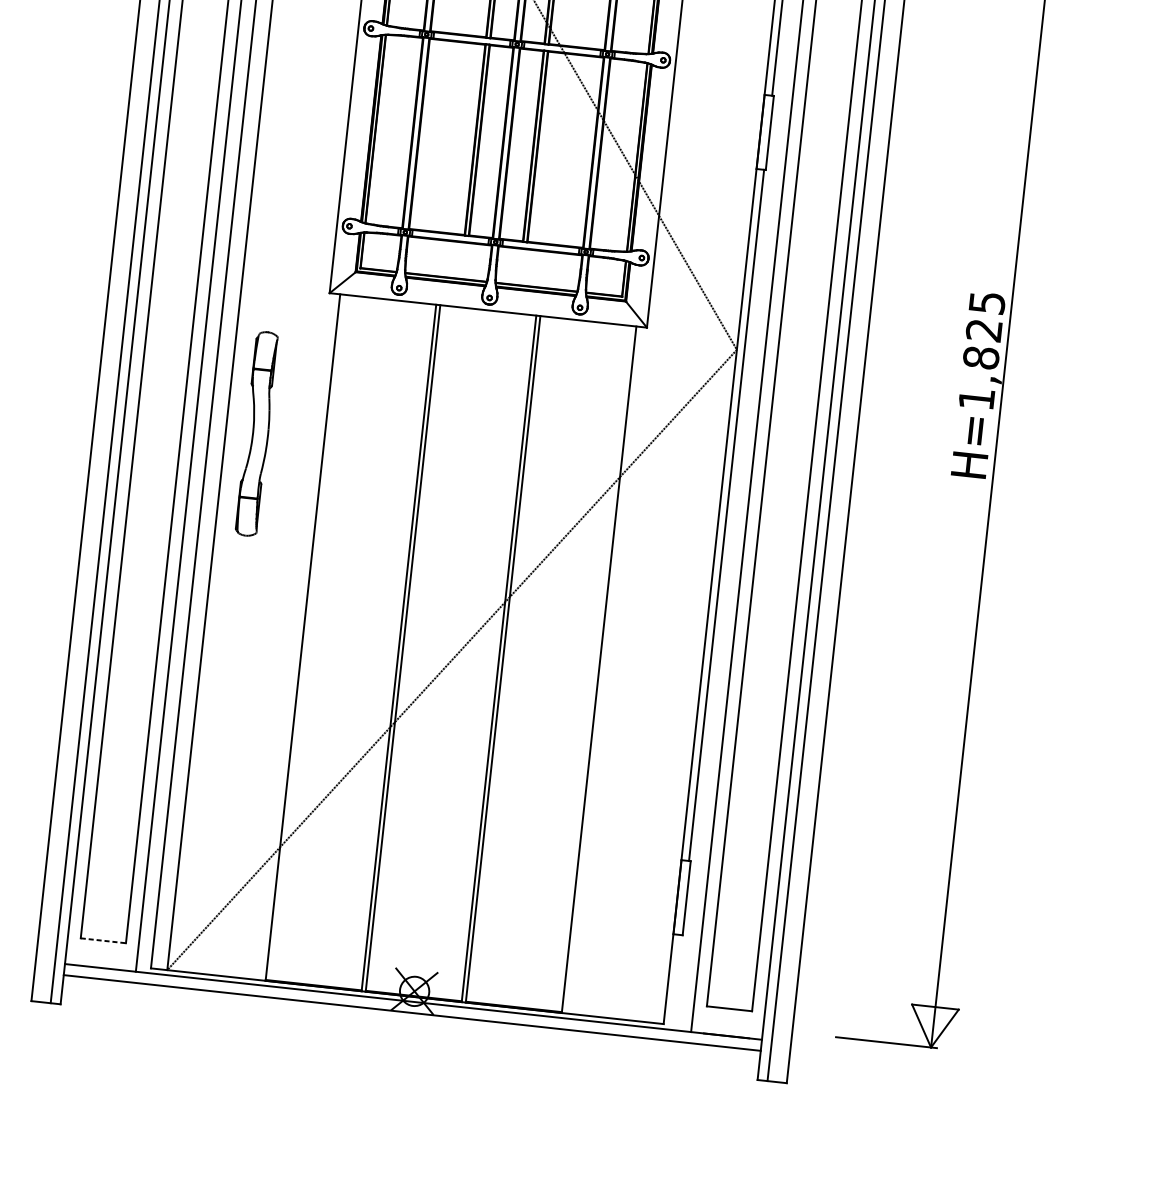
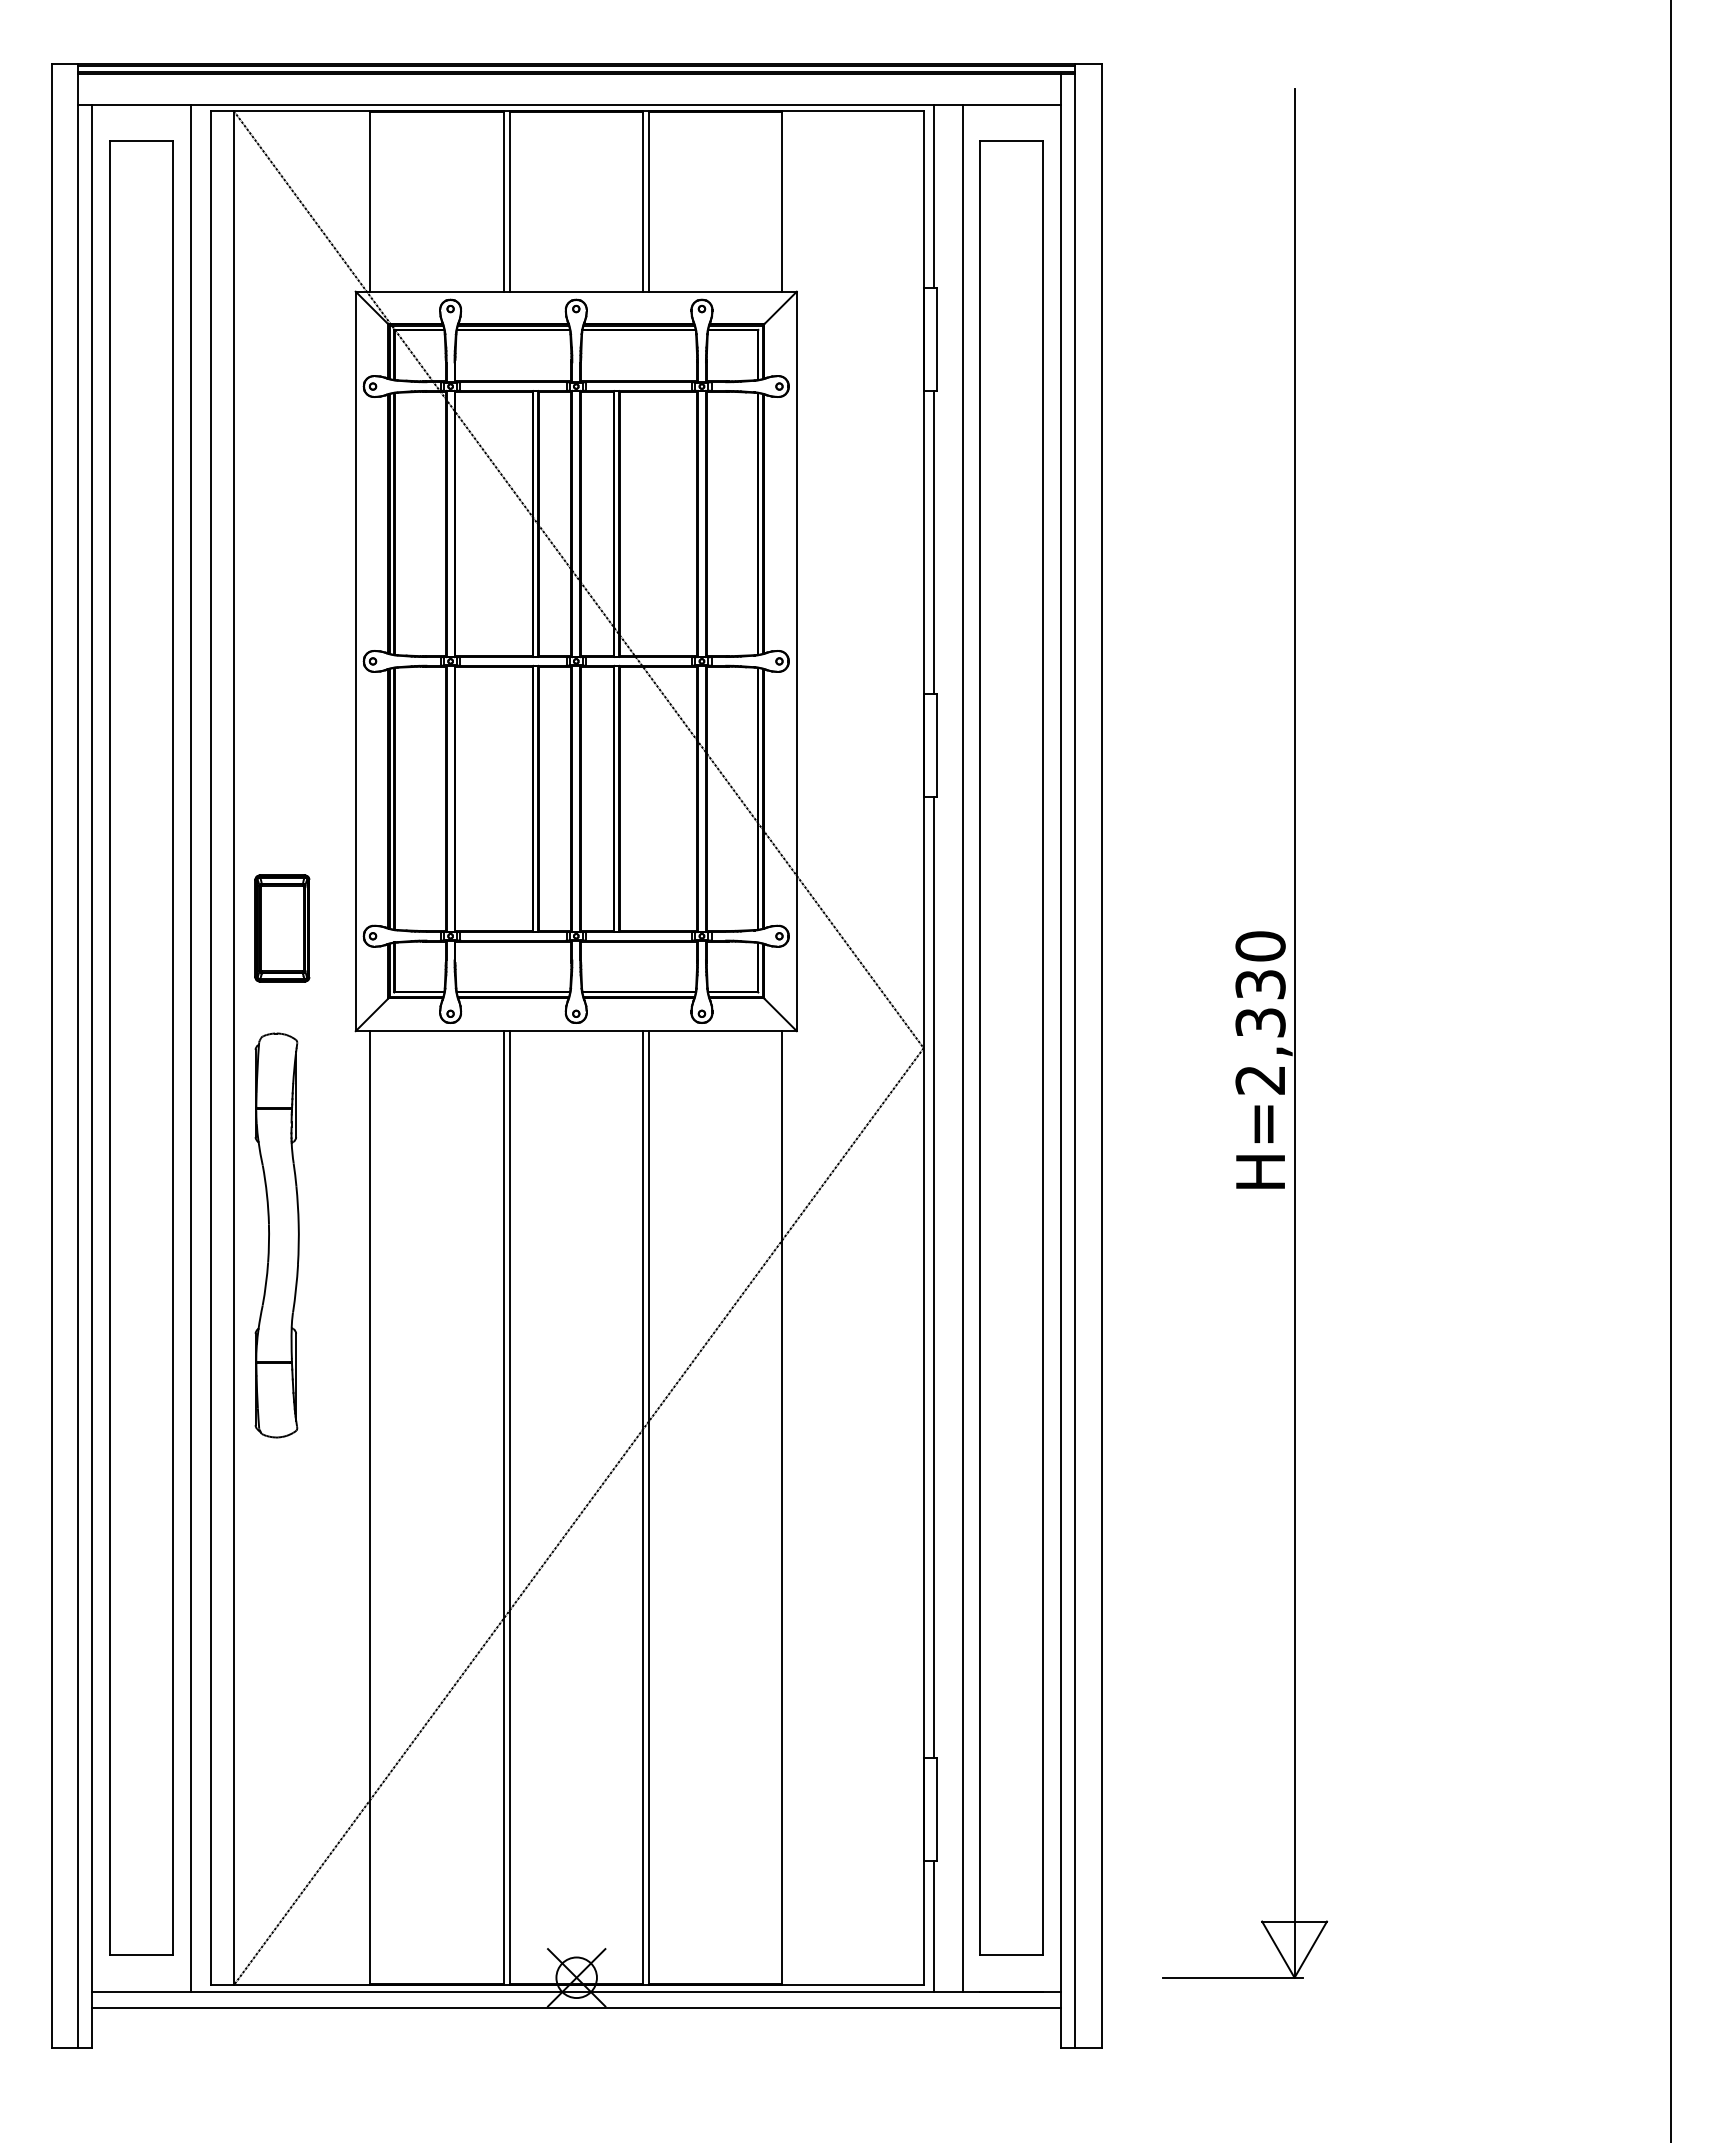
part: (284, 213) -> (282, 928), added
text: (981, 350) -> (1260, 1012), H=1,825 -> H=2,330
part: (256, 433) -> (276, 1235), size x1.43
line: (104, 940) -> (142, 1954), dashed -> solid
line: (676, 982) -> (934, 1926), added

